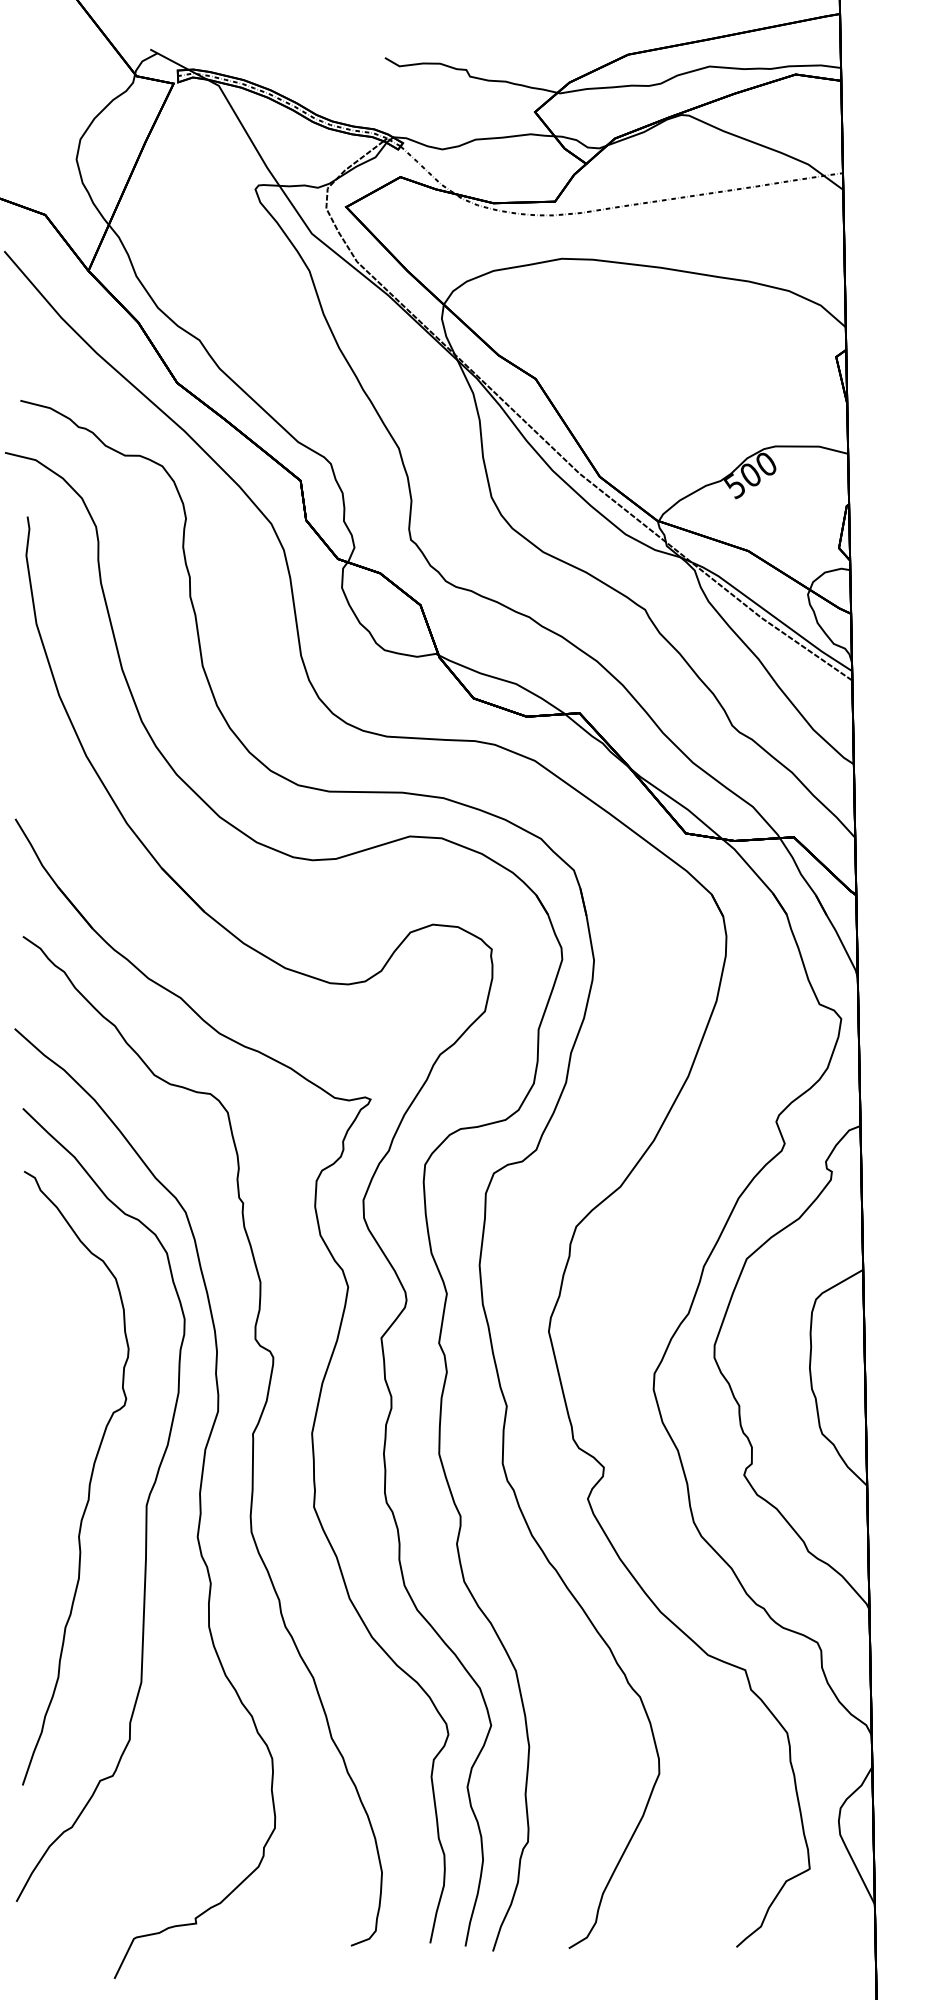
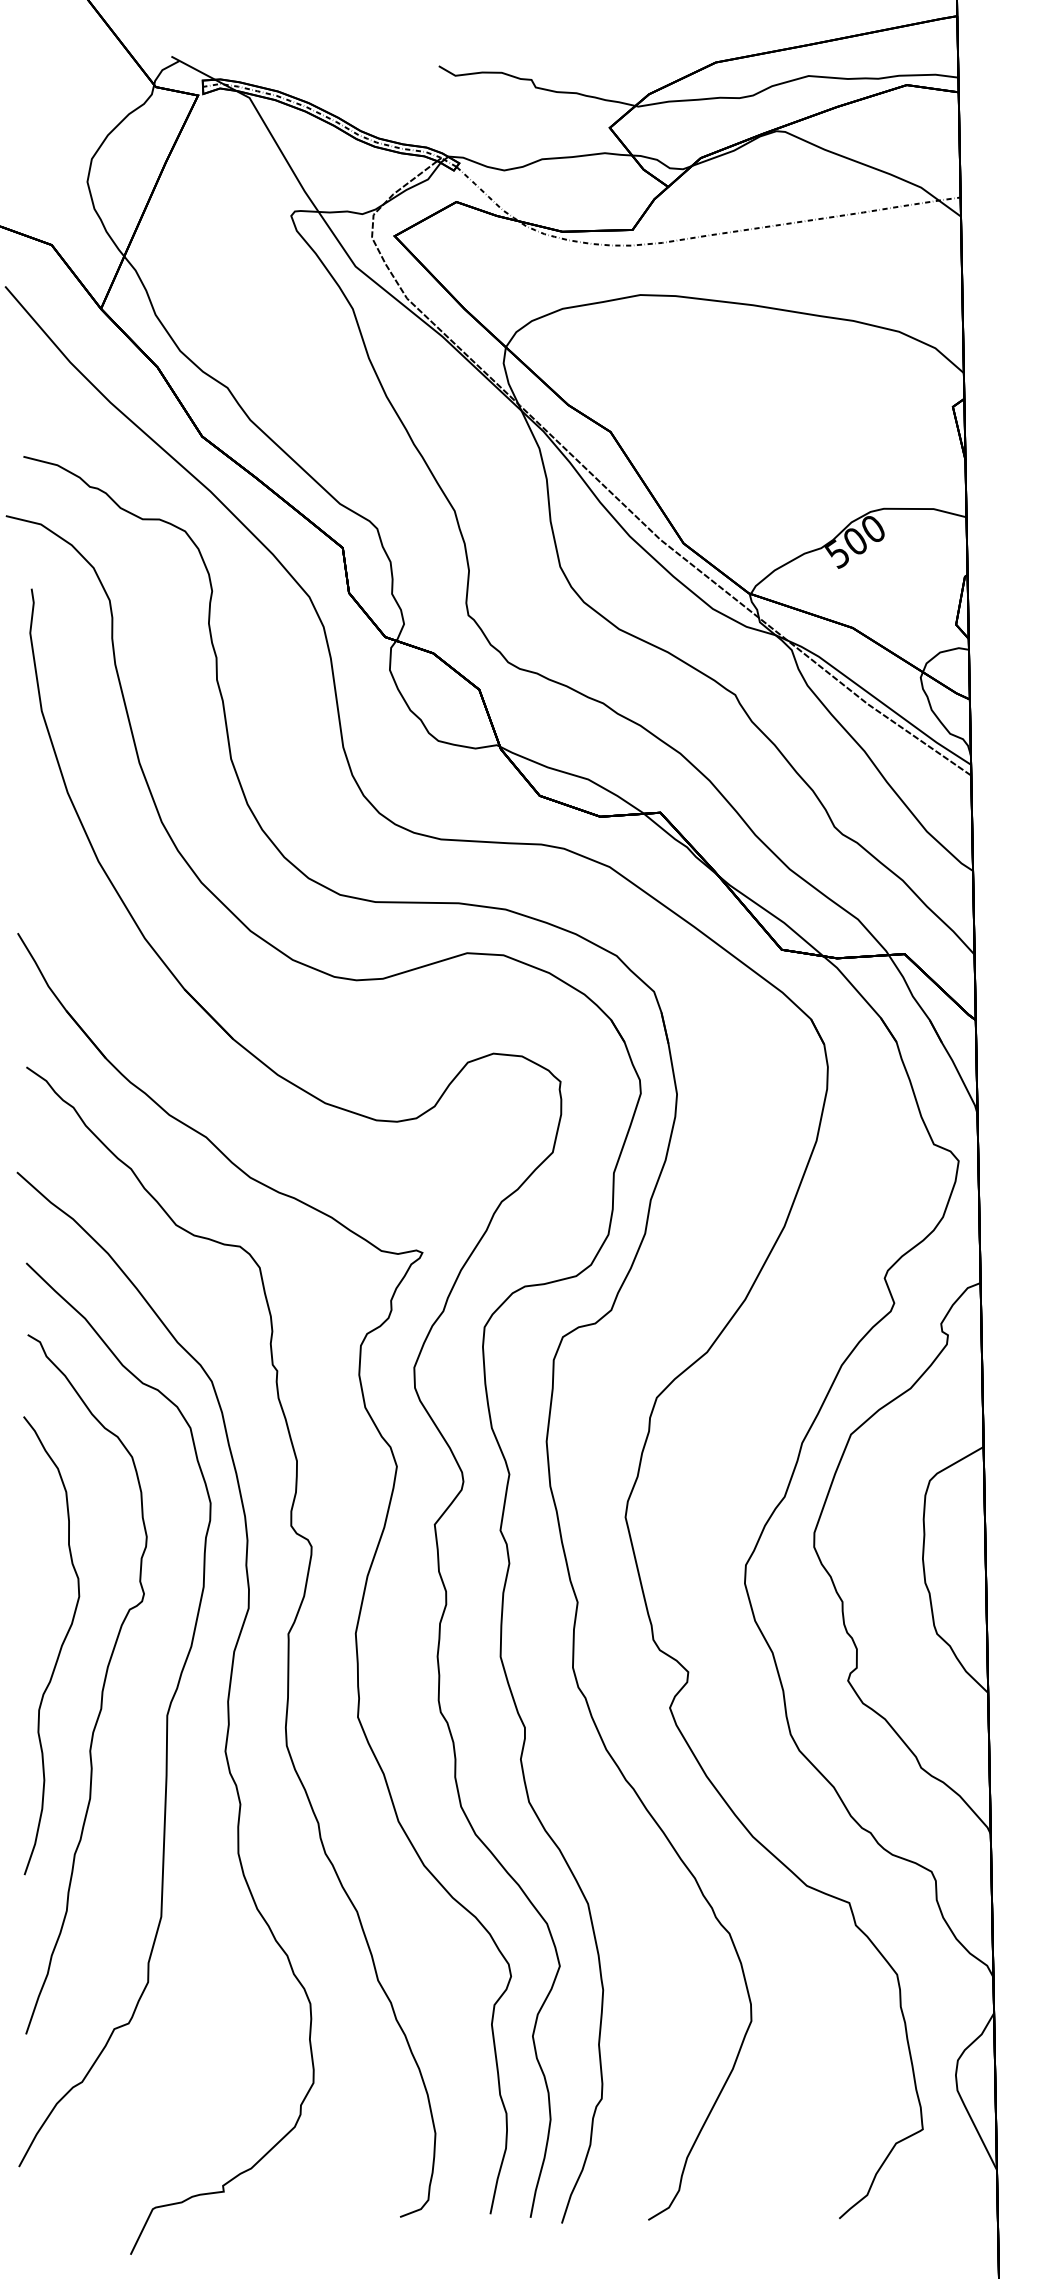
curve: (52, 1445) -> (60, 1647), added

